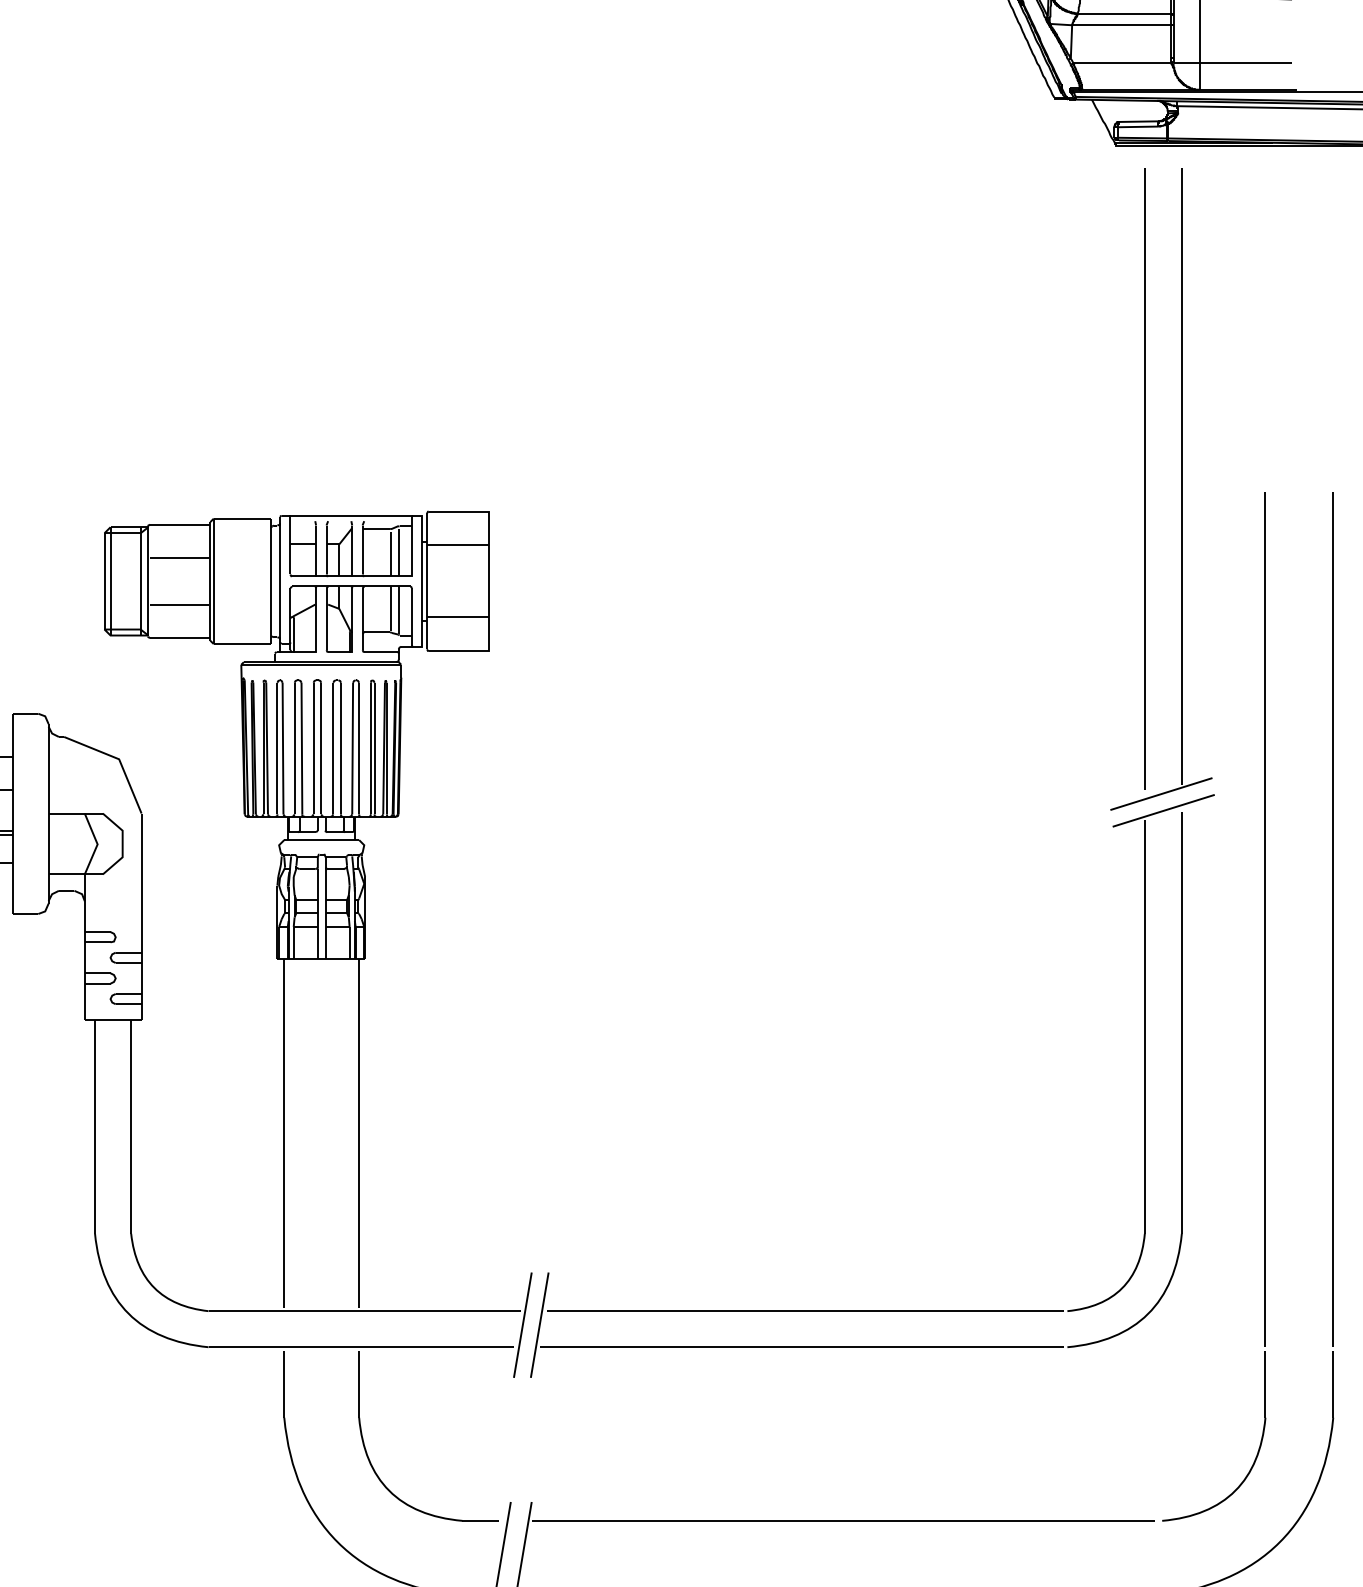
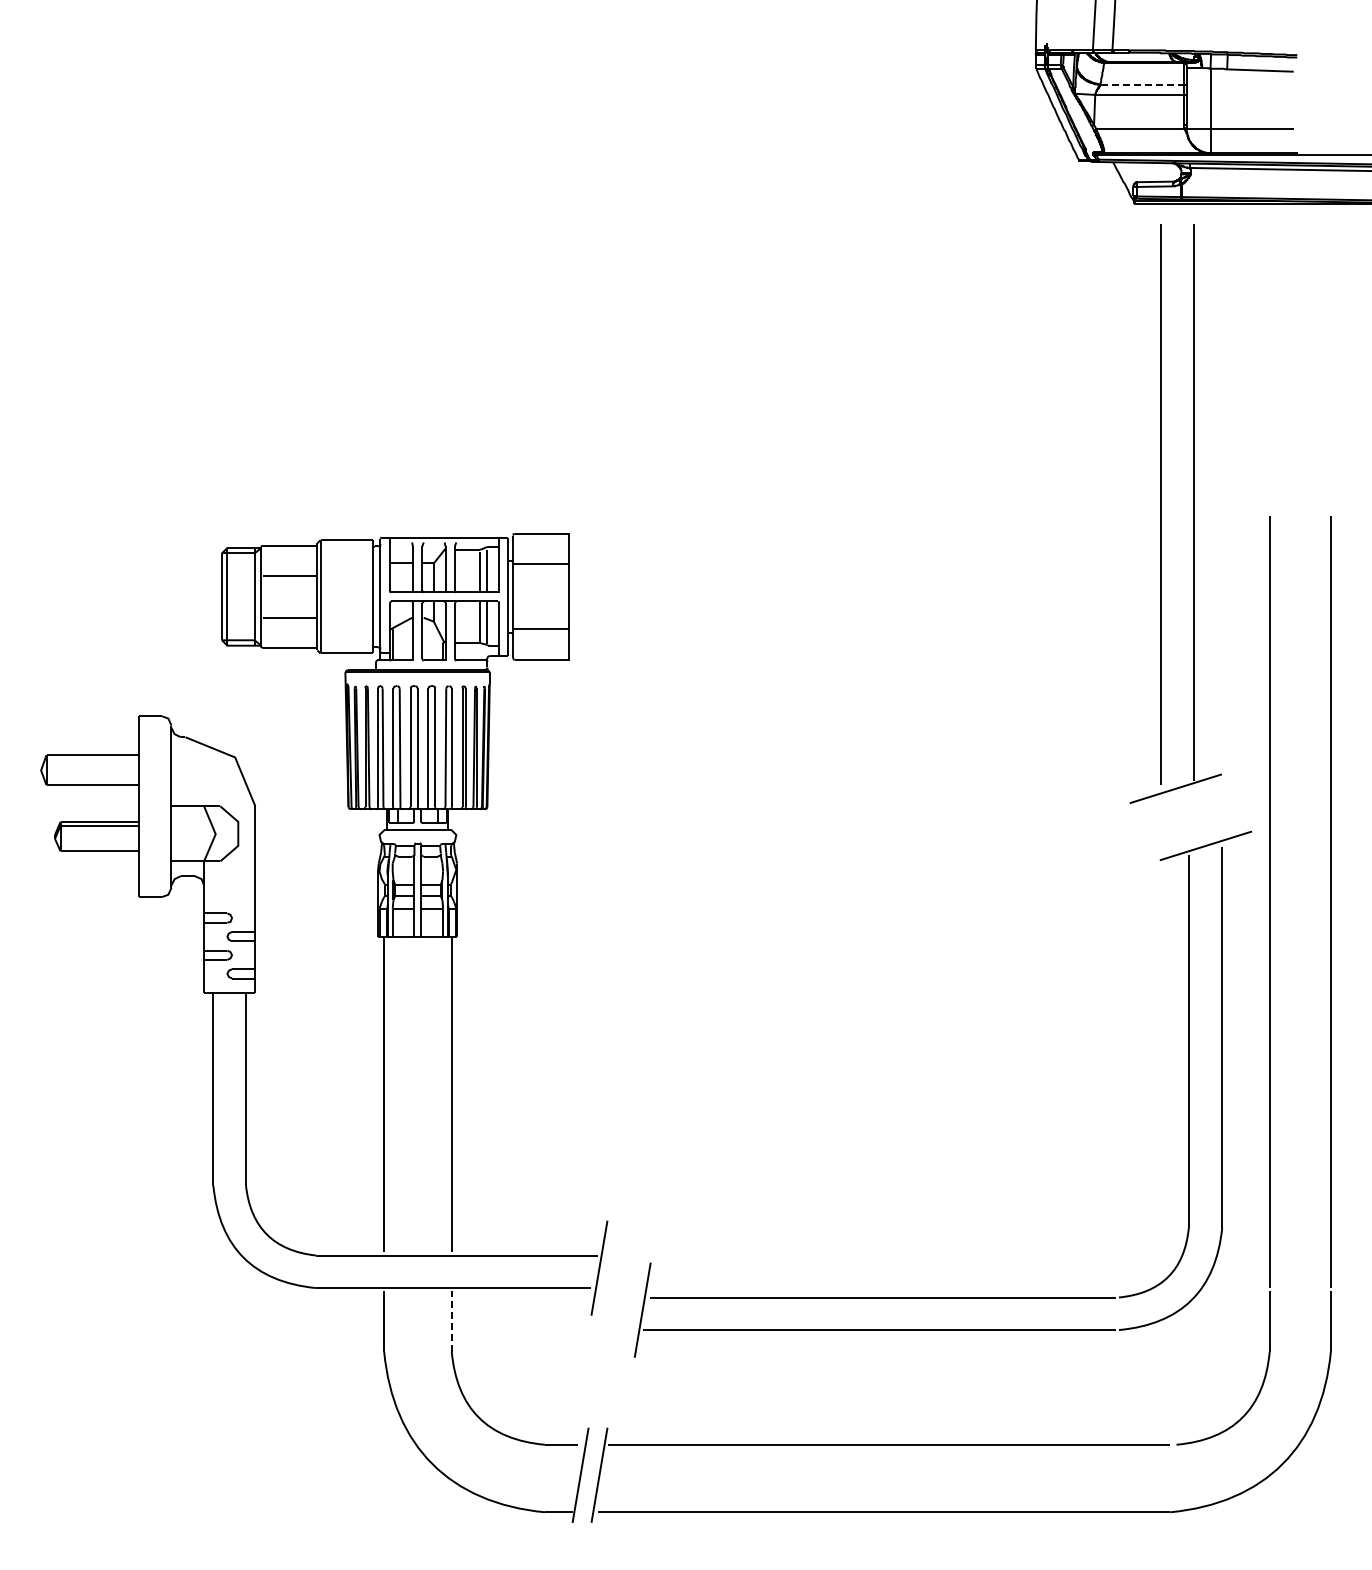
line: (1124, 13) -> (1142, 84), solid -> dashed
part: (871, 1311) -> (942, 1297), moved
line: (358, 1383) -> (451, 1320), solid -> dashed

